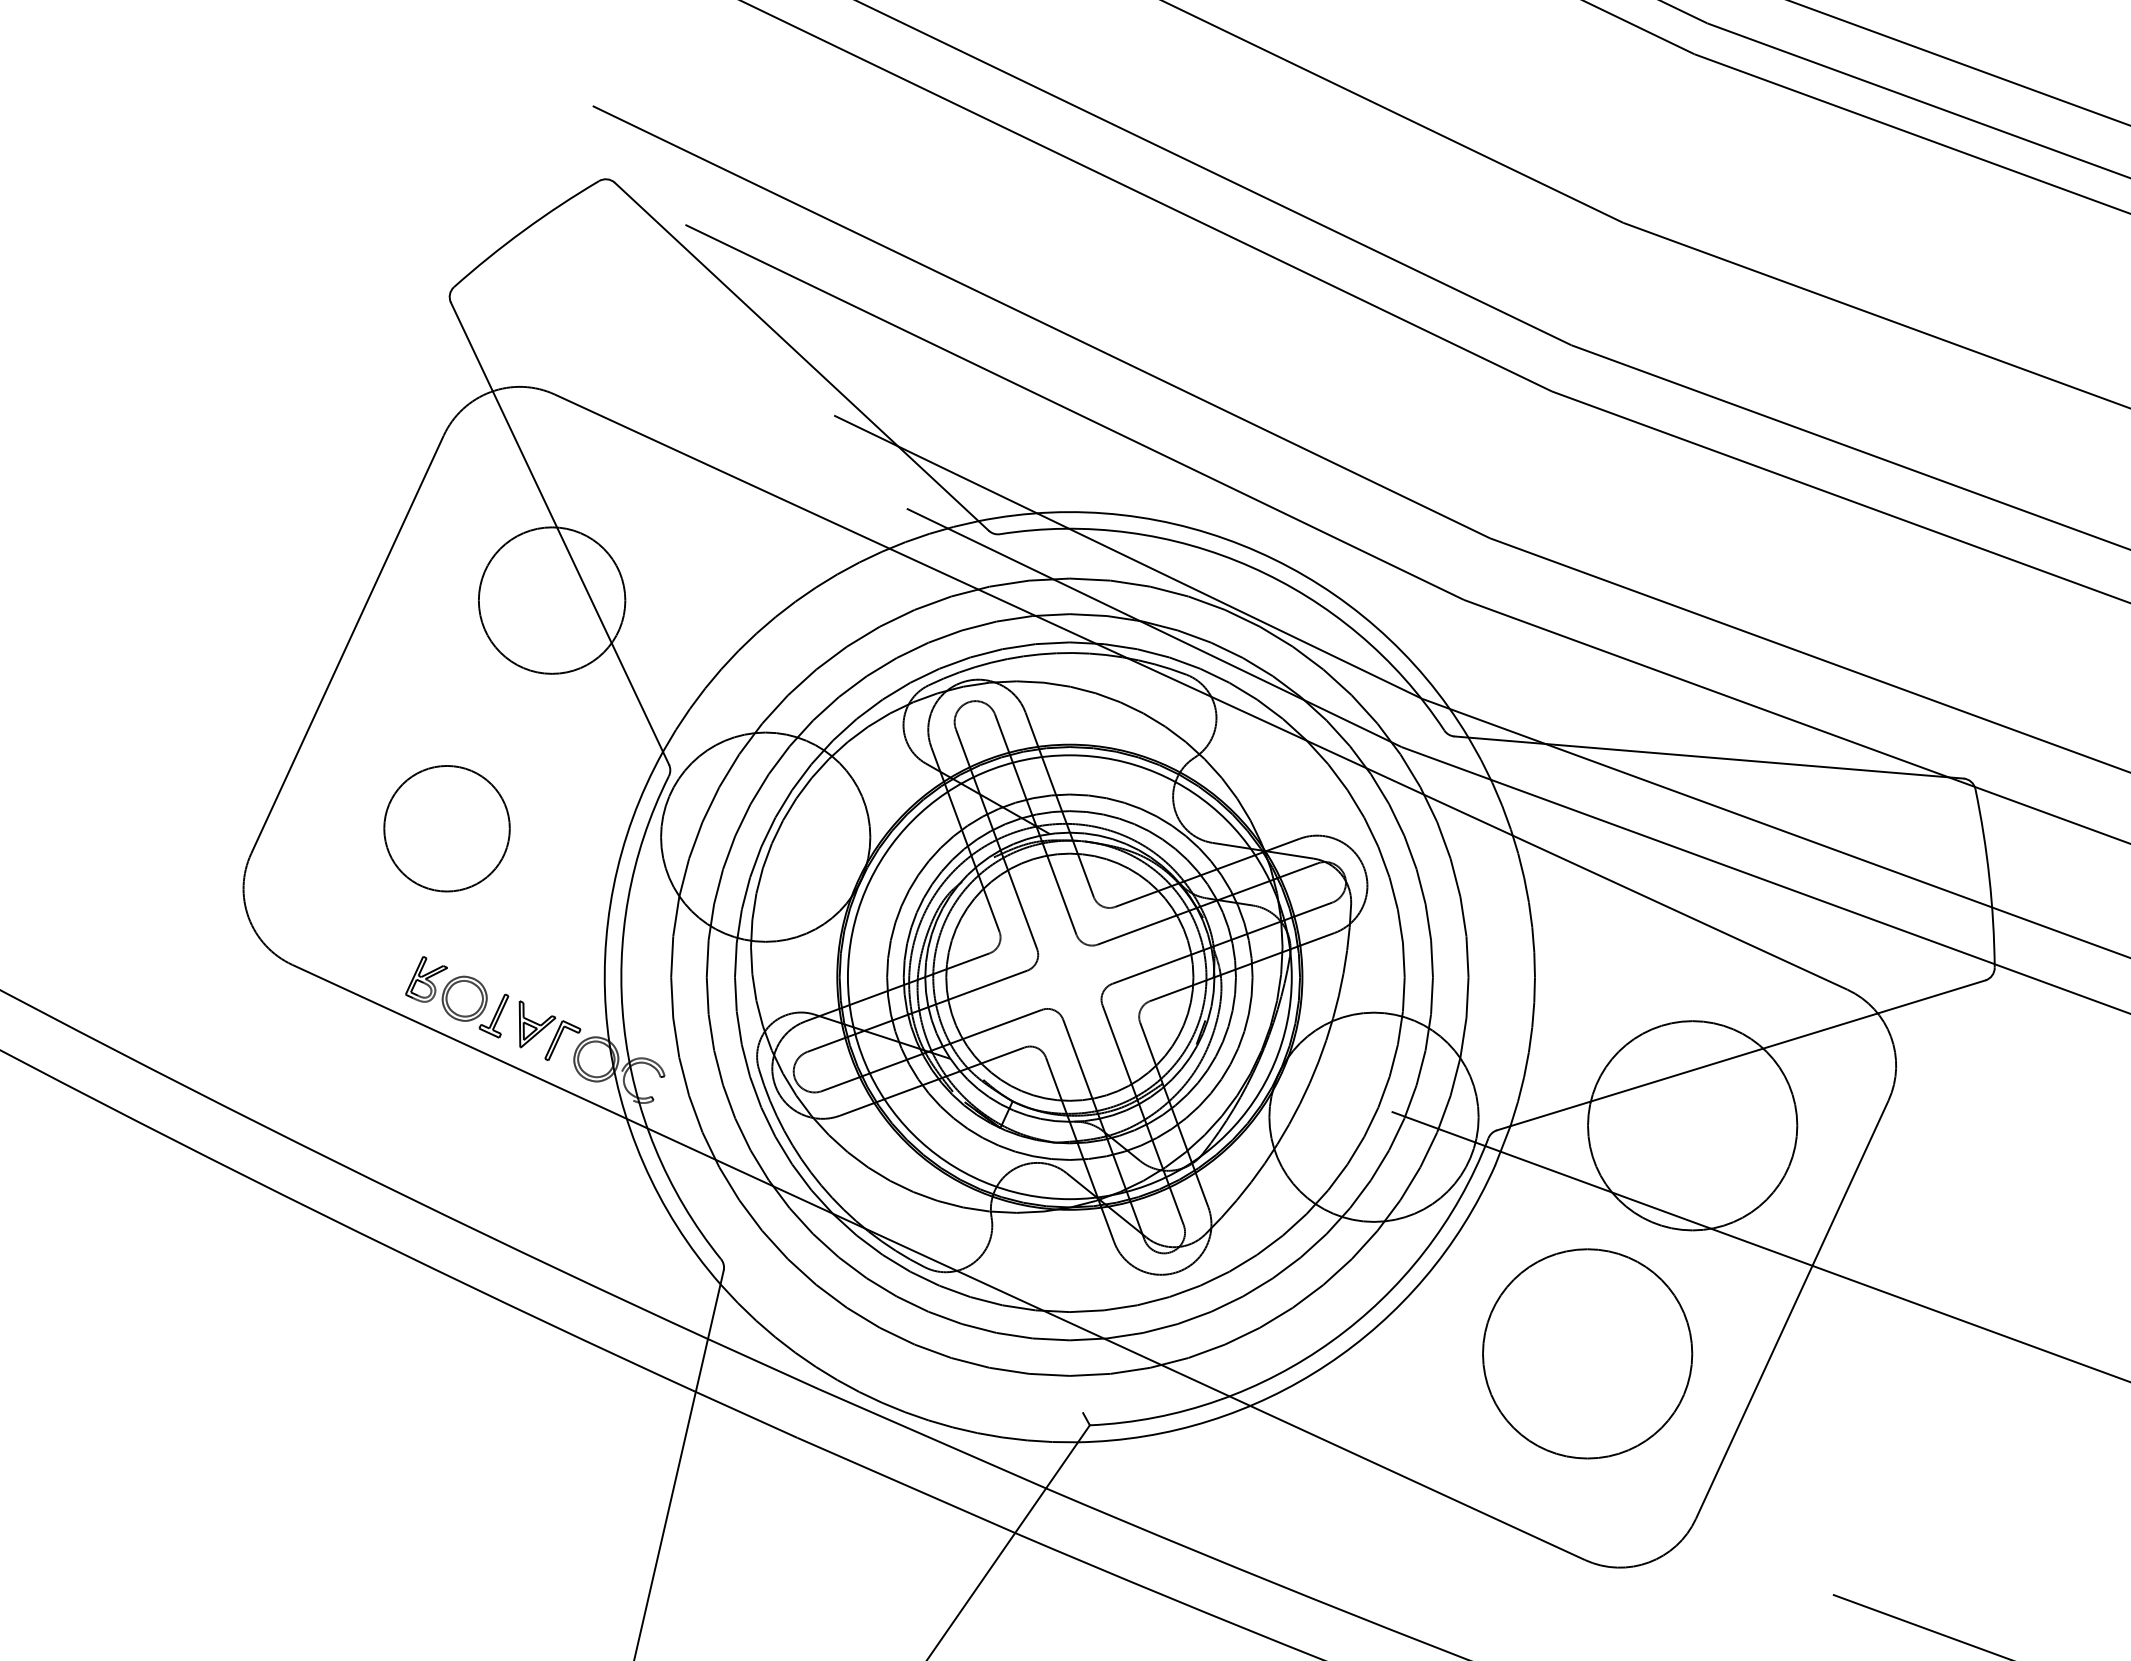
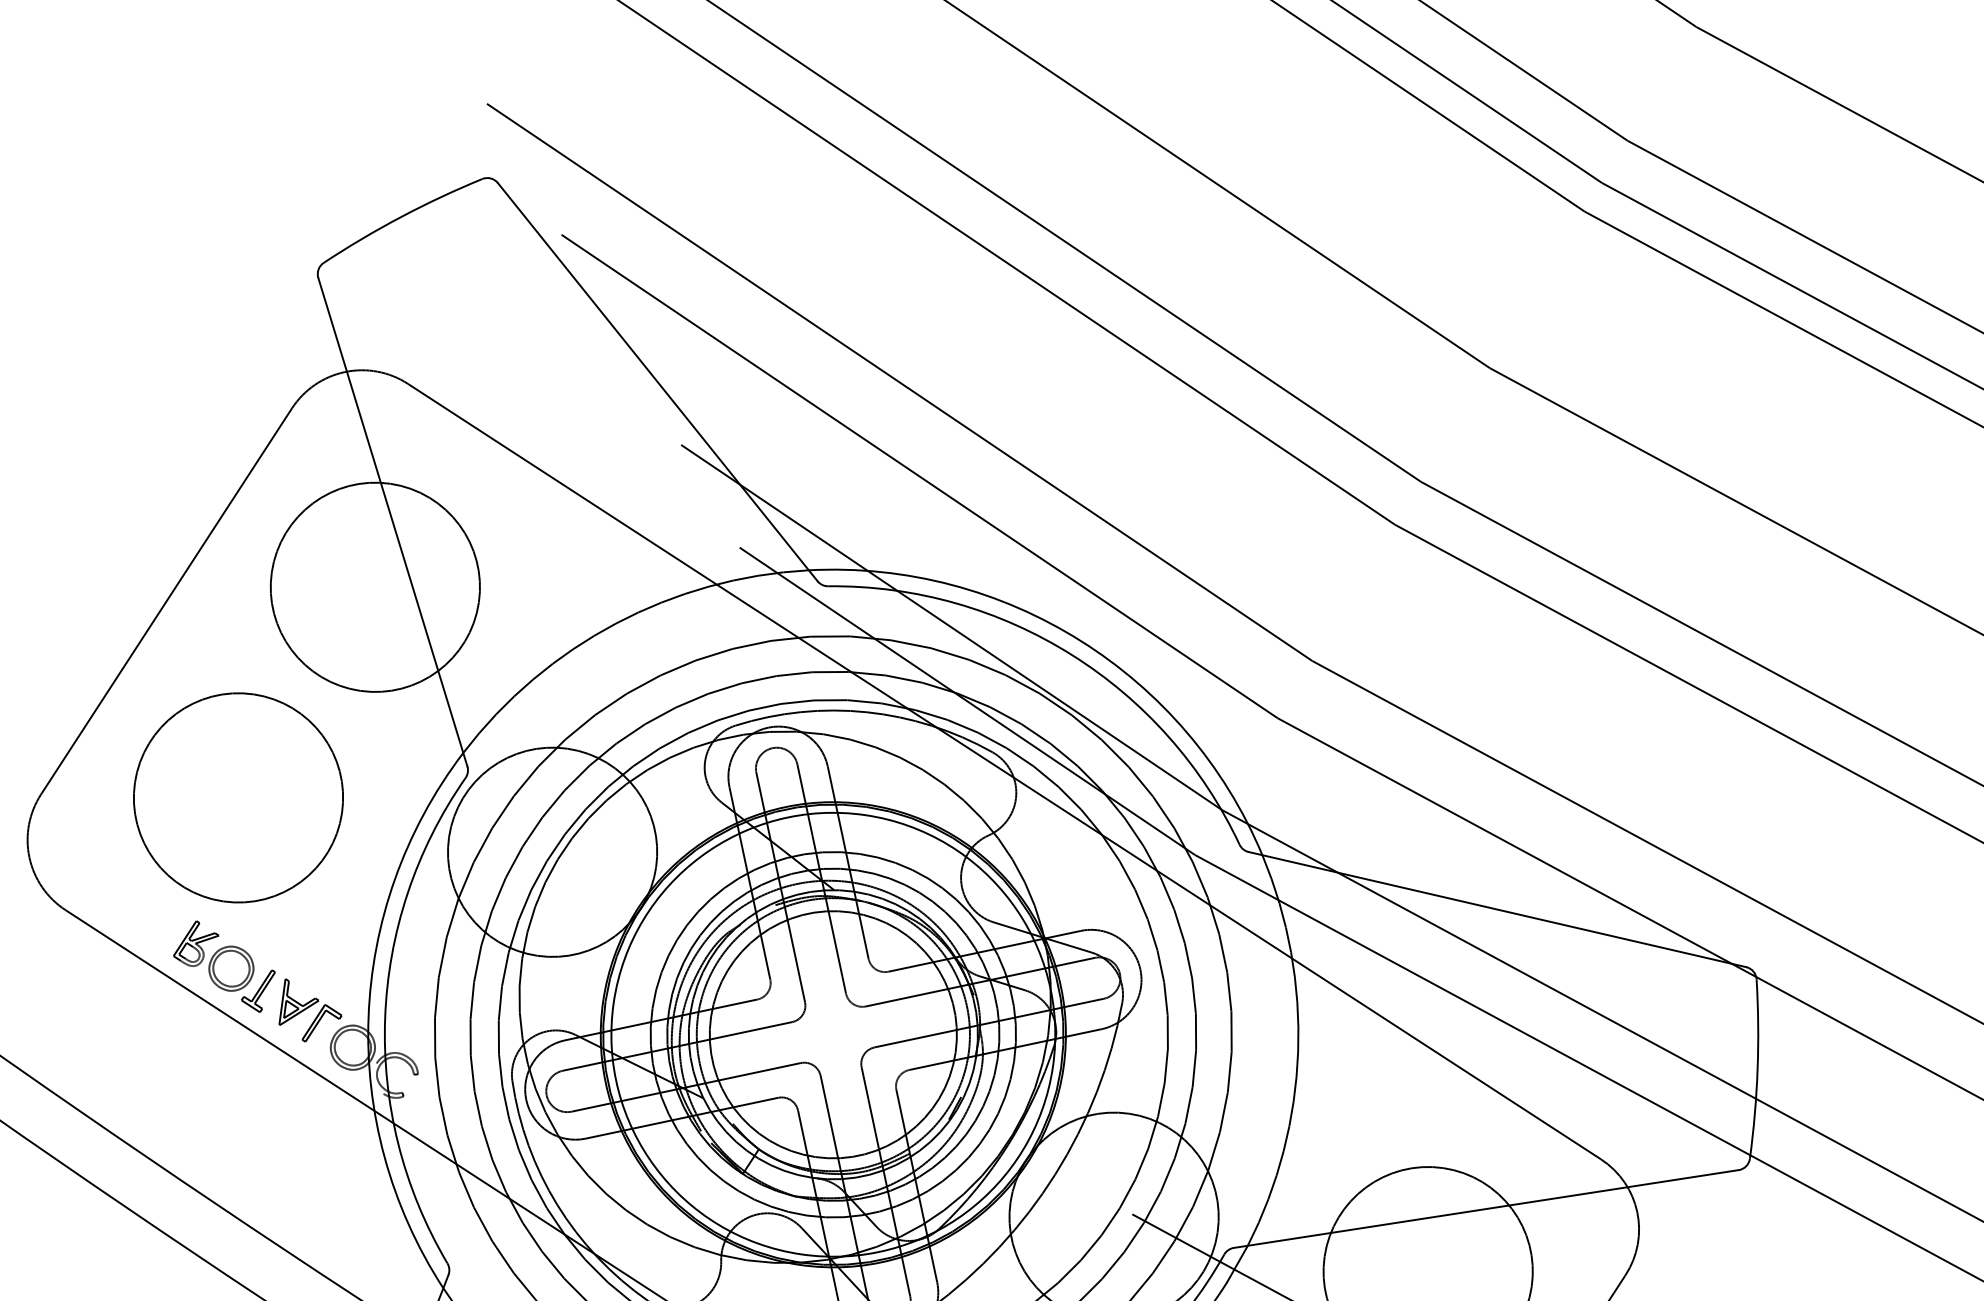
circle: (551, 600) -> (374, 587), size x1.43
circle: (446, 828) -> (237, 797), size x1.67

